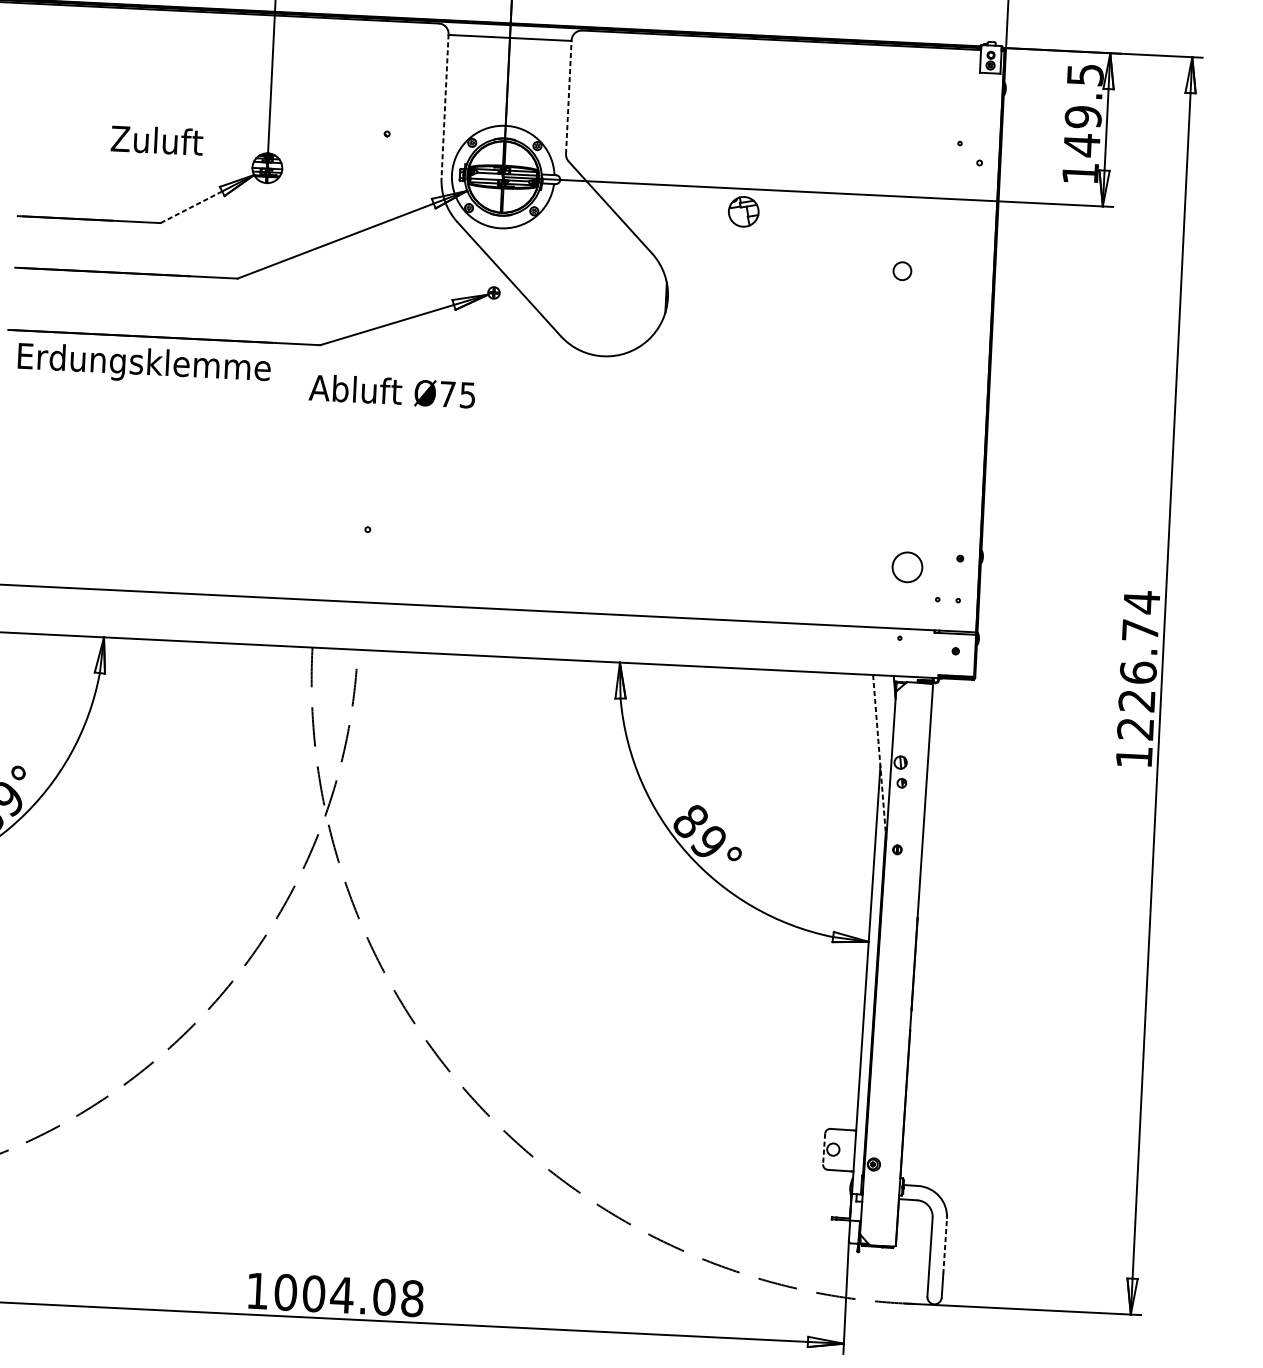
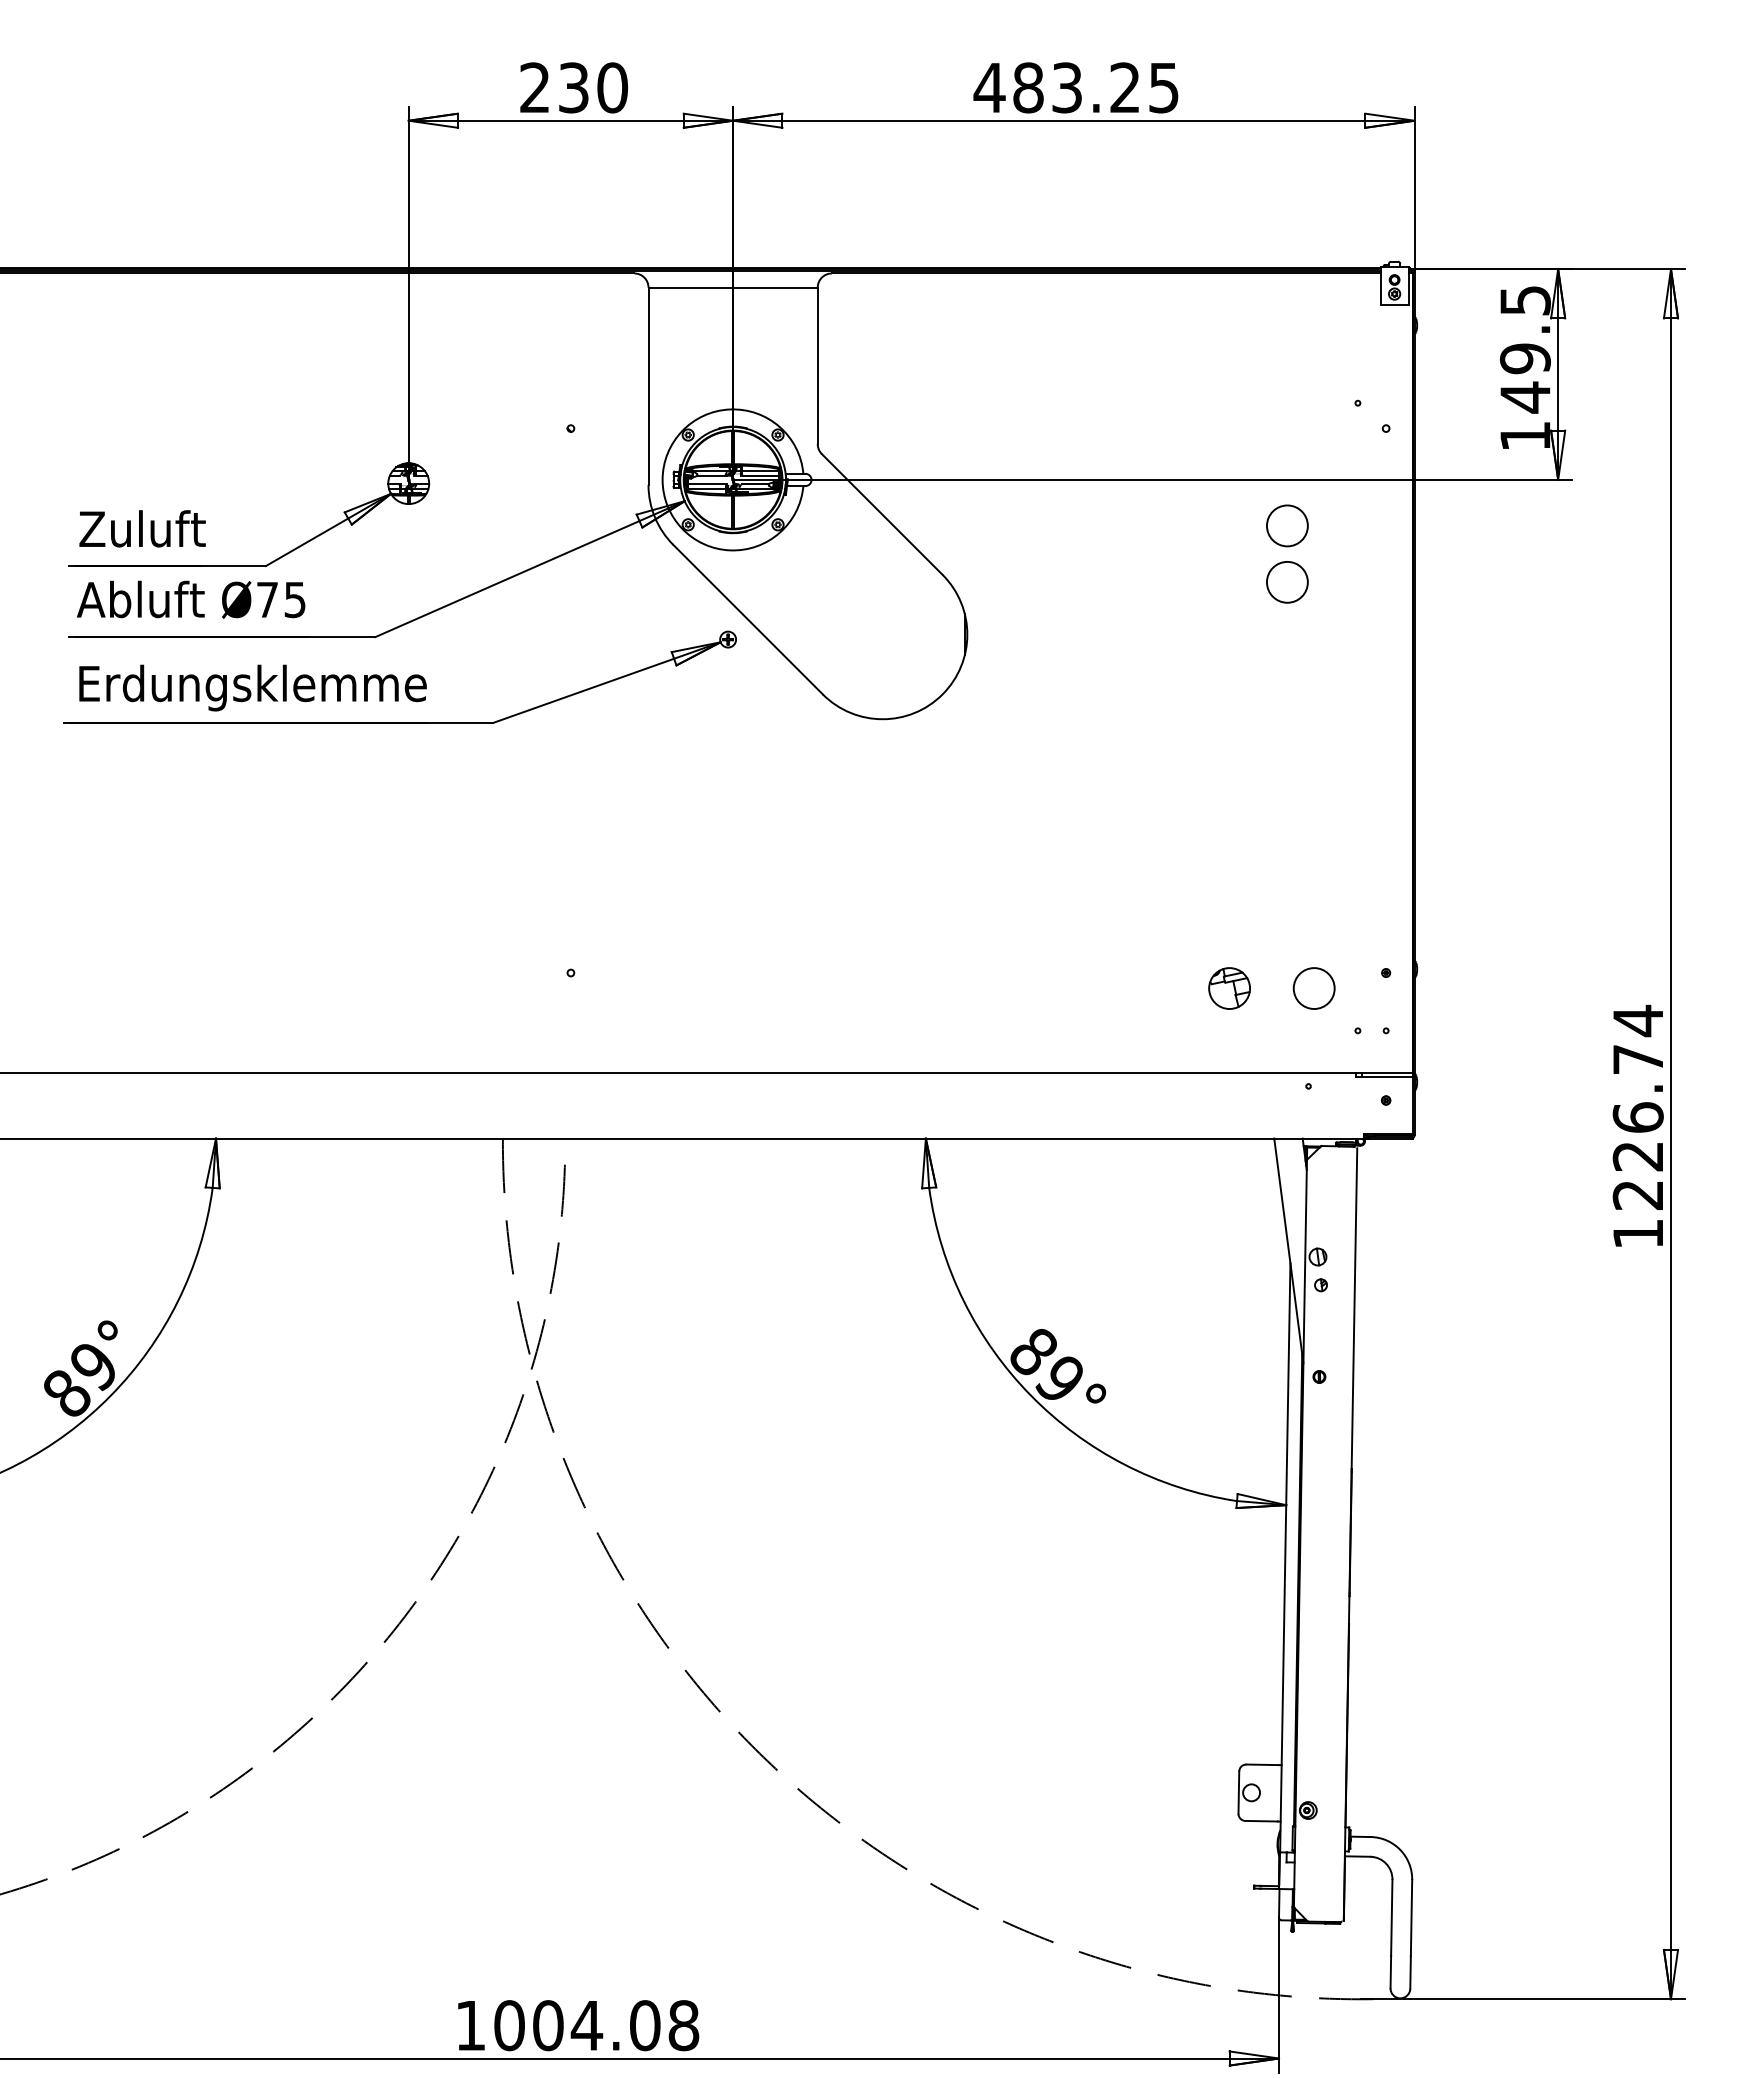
line: (568, 96) -> (817, 365), dashed -> solid
line: (445, 106) -> (648, 386), dashed -> solid
text: (157, 140) -> (142, 528), moved
line: (191, 207) -> (307, 542), dashed -> solid
part: (743, 211) -> (1229, 988), moved
circle: (904, 229) -> (1287, 525), added
circle: (901, 270) -> (1286, 581), size x1.67
text: (143, 364) -> (252, 687), moved
text: (391, 391) -> (190, 599), moved
line: (879, 757) -> (1288, 1251), dashed -> solid
line: (823, 1149) -> (1238, 1793), dashed -> solid
line: (945, 1245) -> (1411, 1917), dashed -> solid

